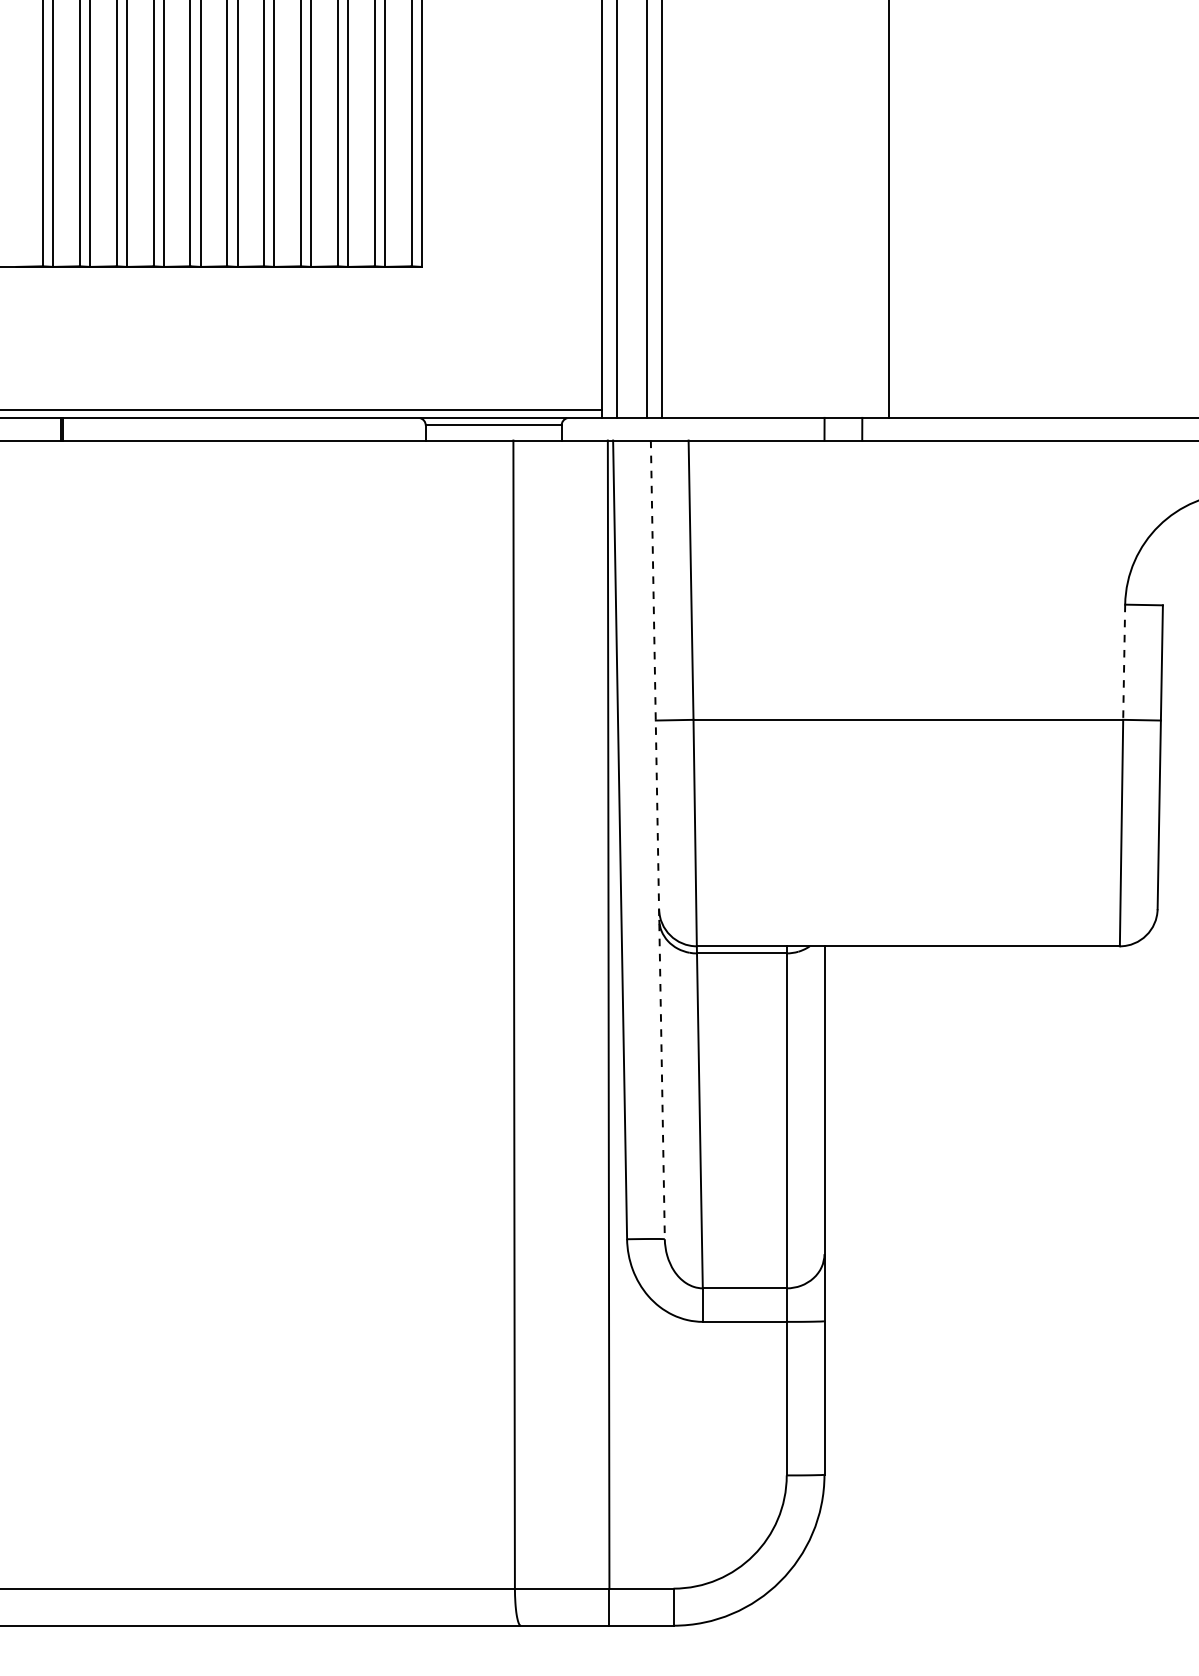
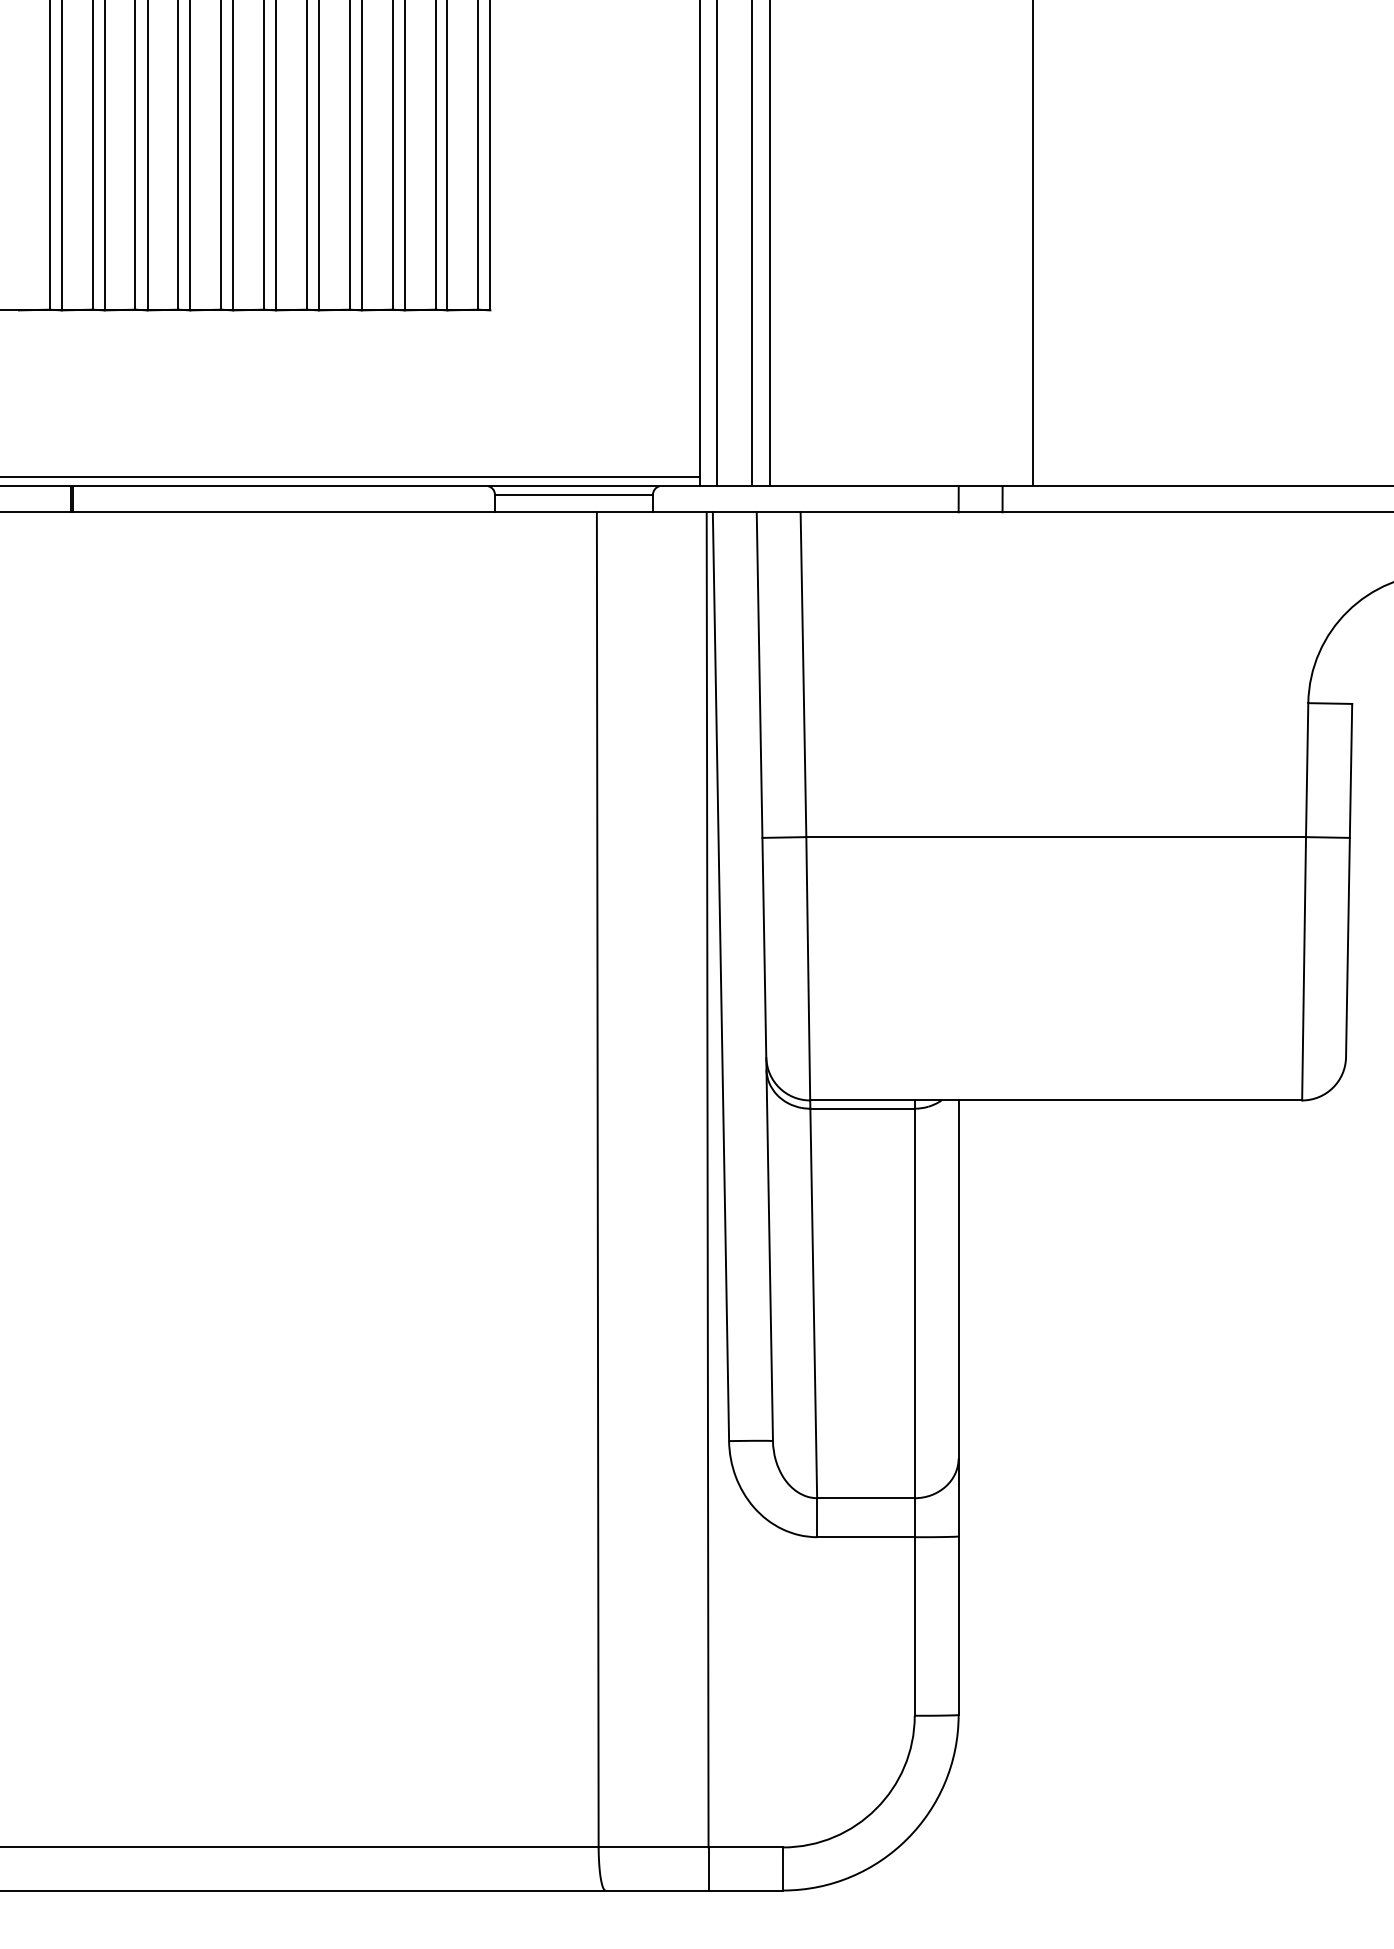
line: (1124, 662) -> (1307, 770), dashed -> solid
line: (657, 840) -> (764, 977), dashed -> solid

